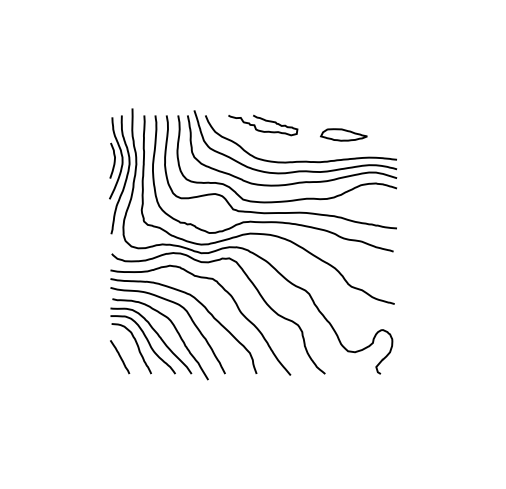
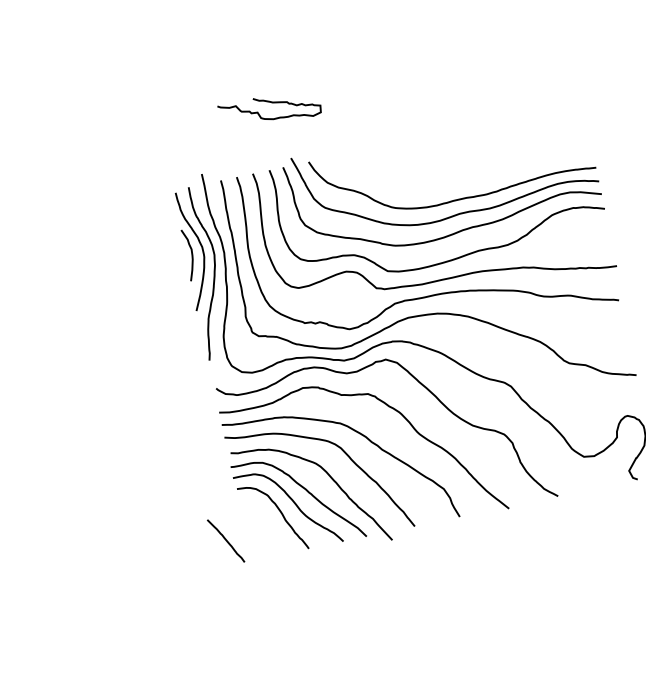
curve: (265, 121) -> (272, 103), moved
part: (343, 134) -> (511, 147), removed
line: (120, 357) -> (226, 541), moved

